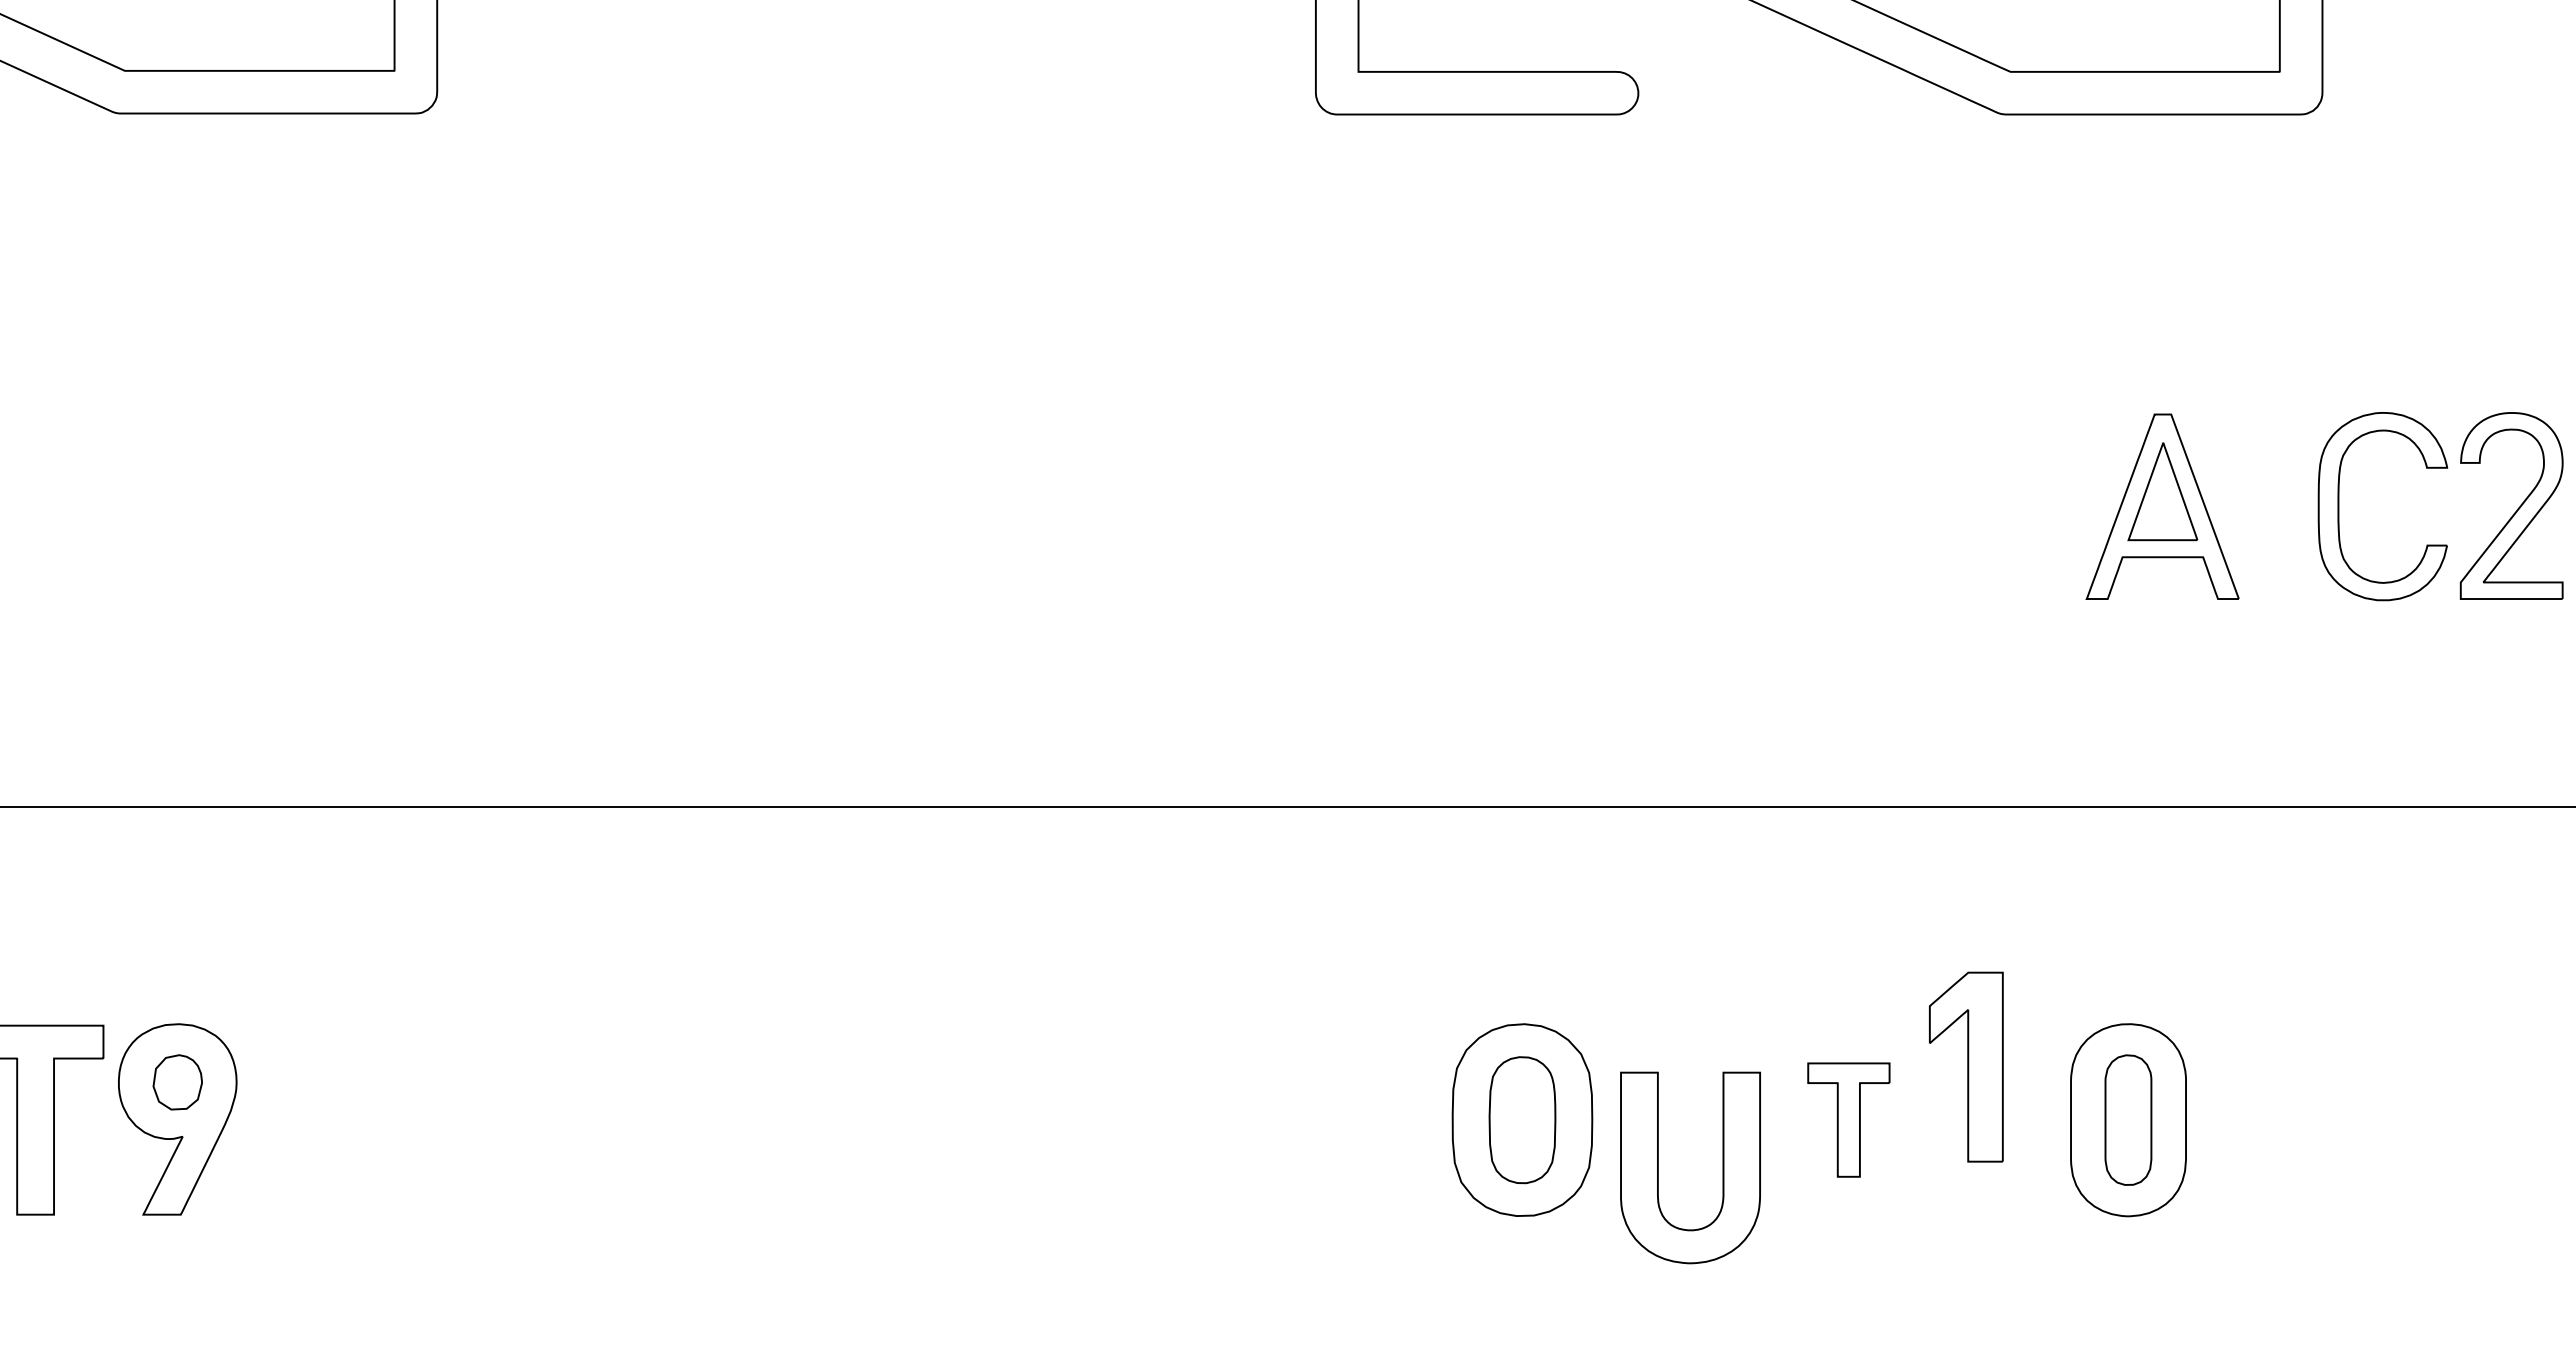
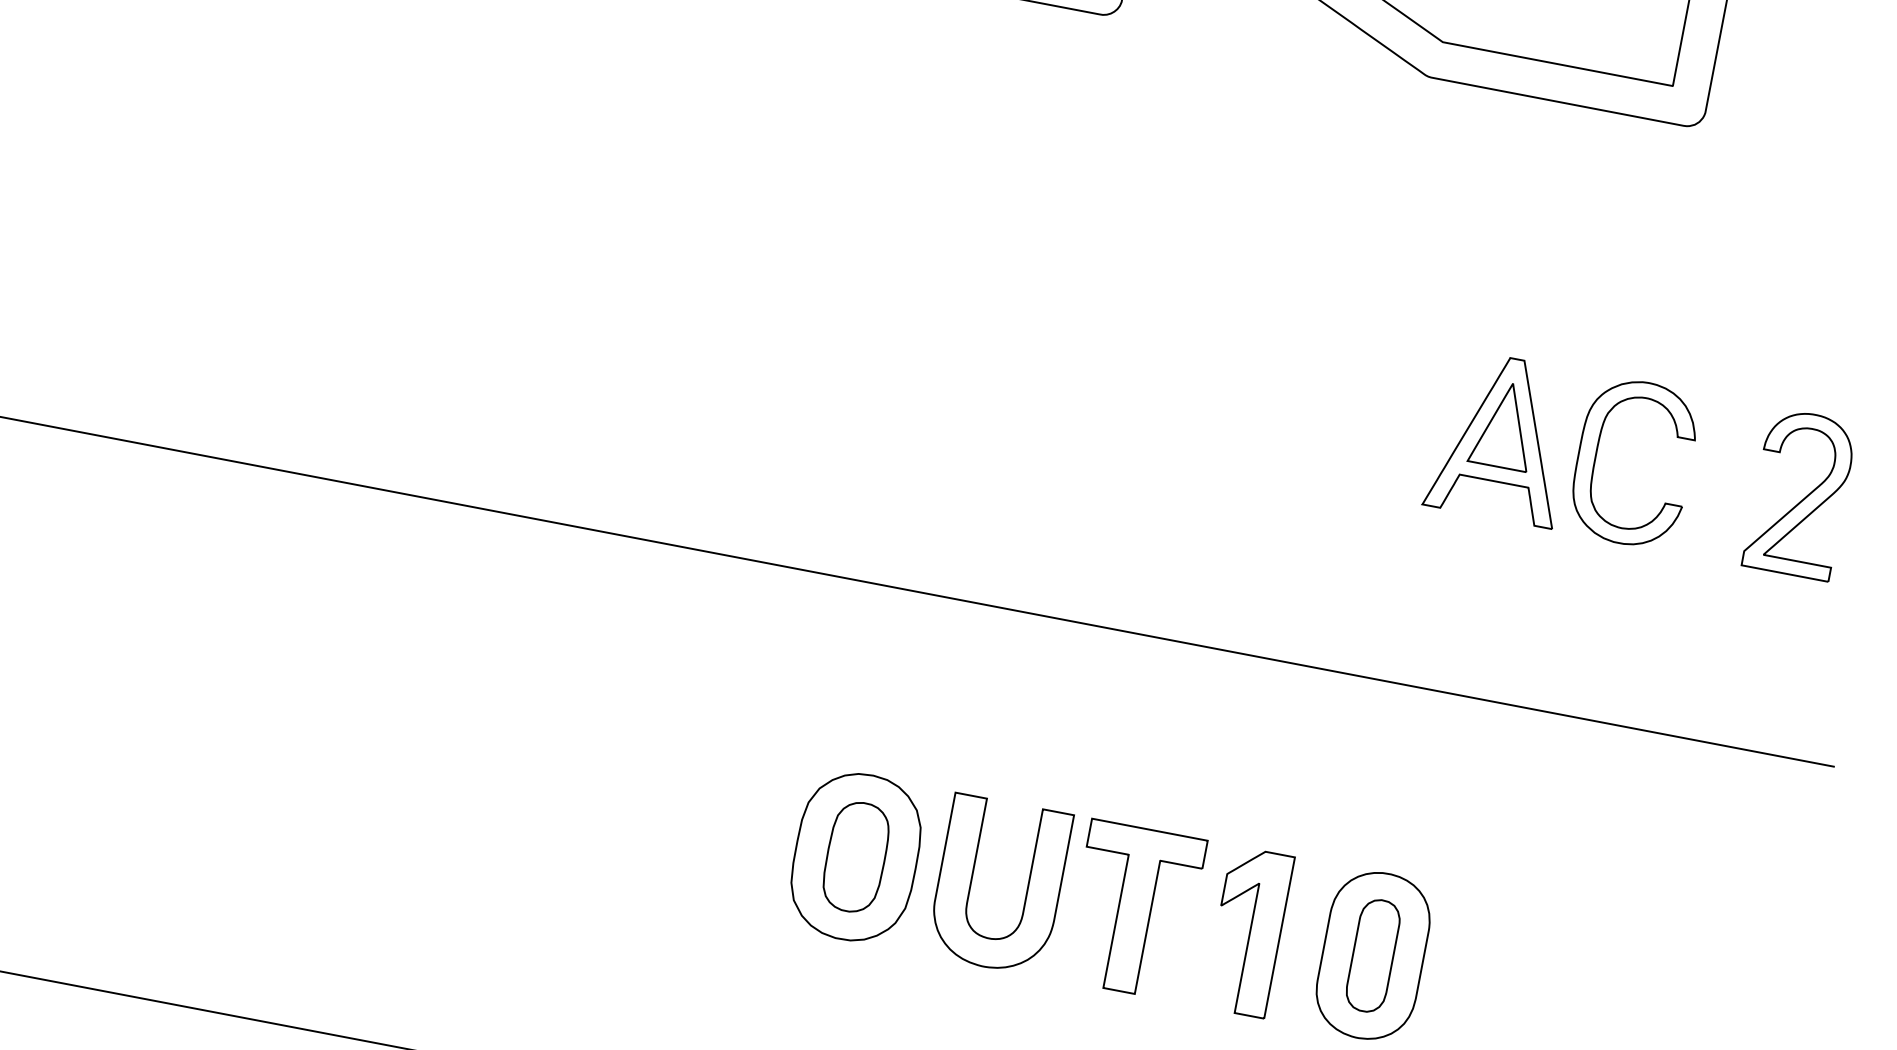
part: (2339, 506) -> (1596, 455), moved
part: (1966, 1066) -> (1248, 931), moved
part: (1848, 1119) -> (1134, 909), size x1.67
part: (1658, 1167) -> (972, 879), moved

